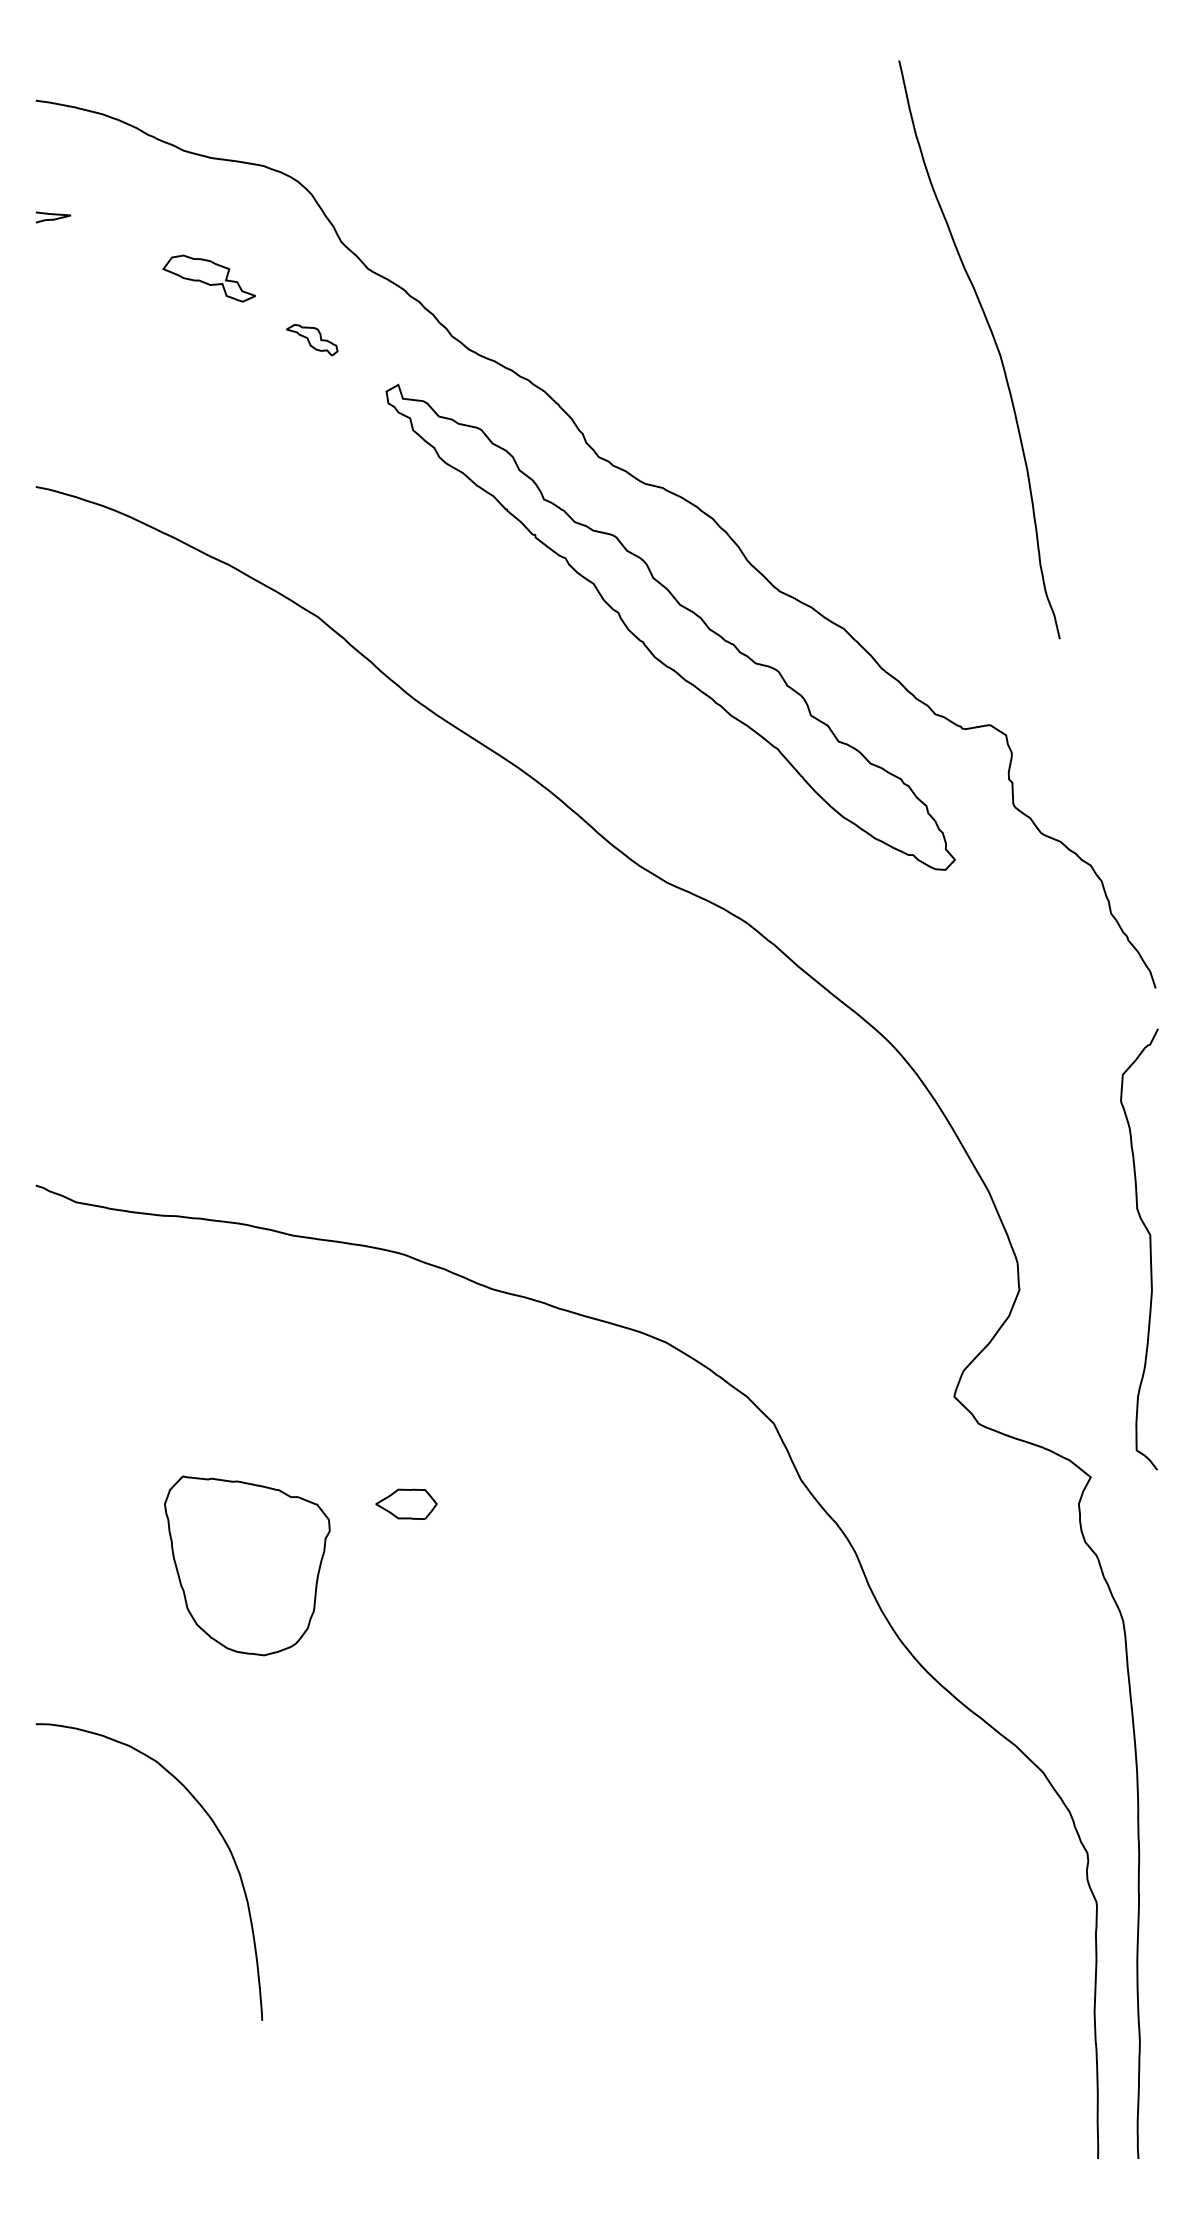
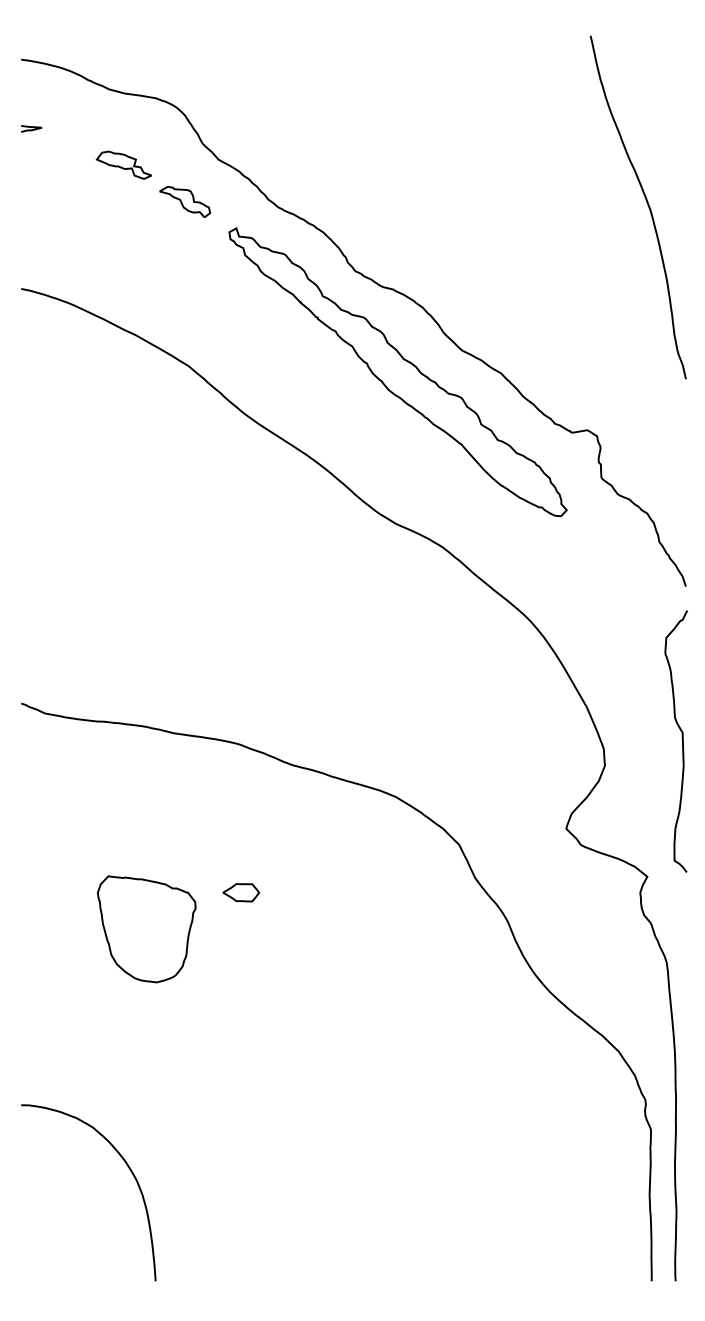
part: (312, 339) -> (185, 201), size x1.67
curve: (994, 346) -> (647, 205), moved
curve: (218, 1834) -> (129, 1170), moved

